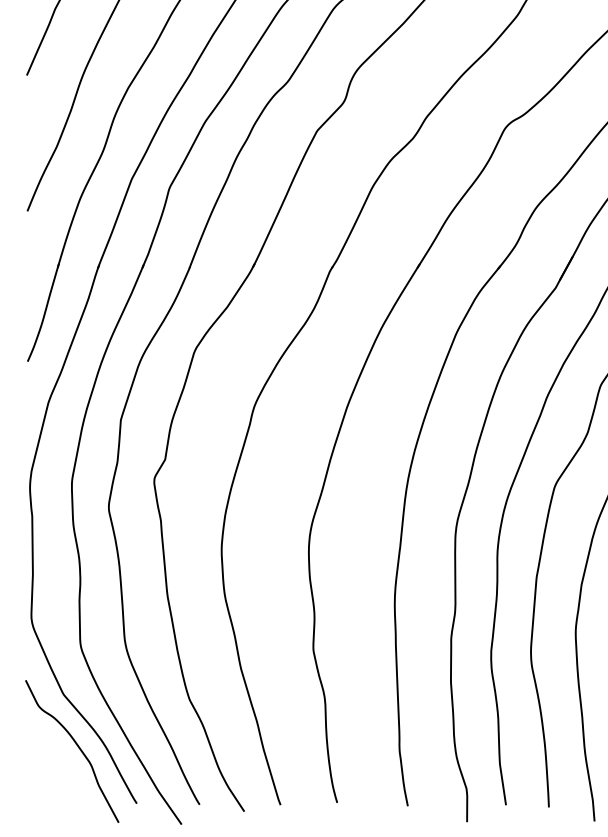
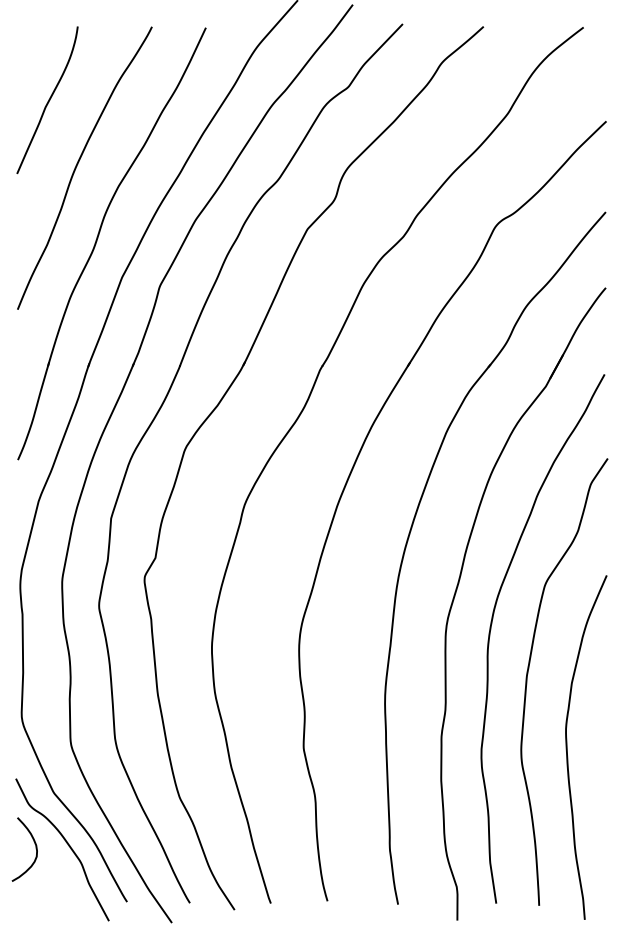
curve: (45, 750) -> (35, 848), added

